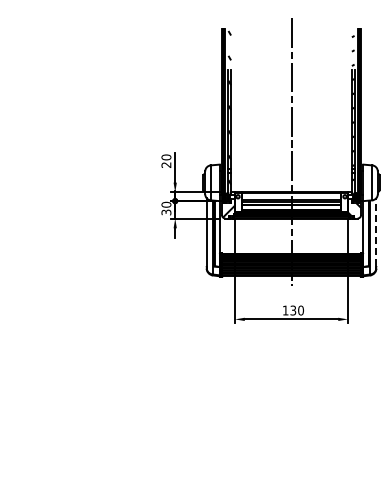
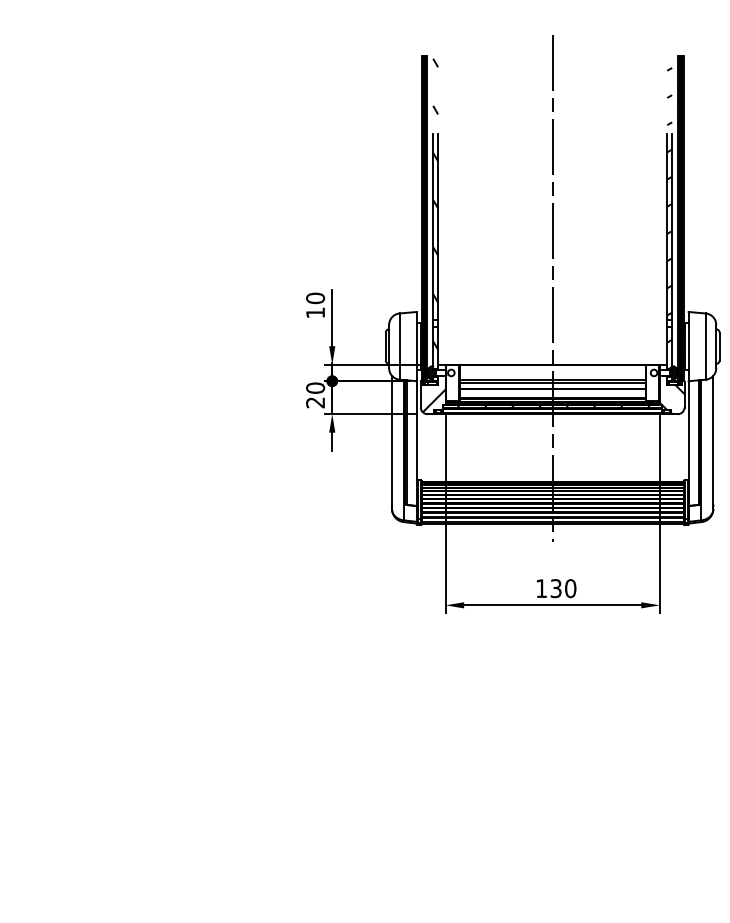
text: (166, 164) -> (315, 311), 20 -> 10
text: (166, 212) -> (315, 402), 30 -> 20
line: (376, 232) -> (713, 440), dashed -> solid

